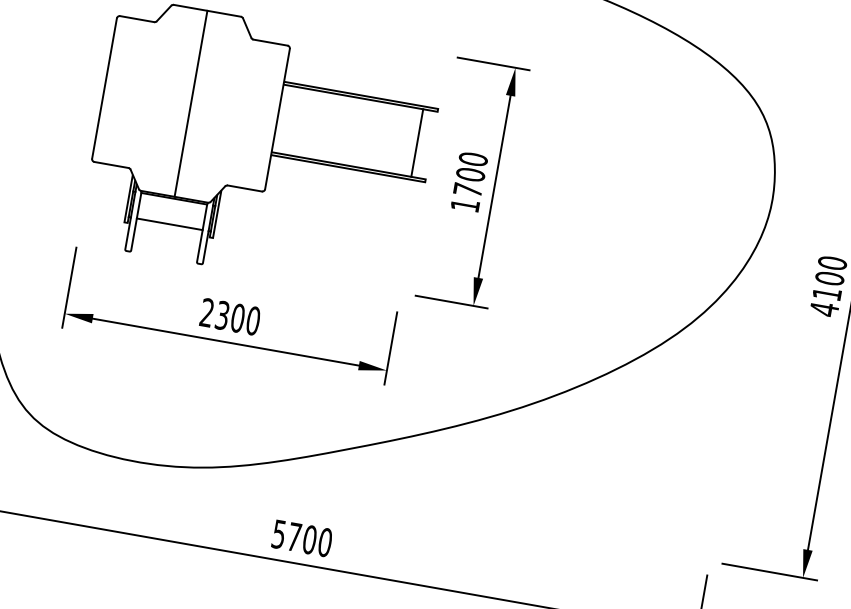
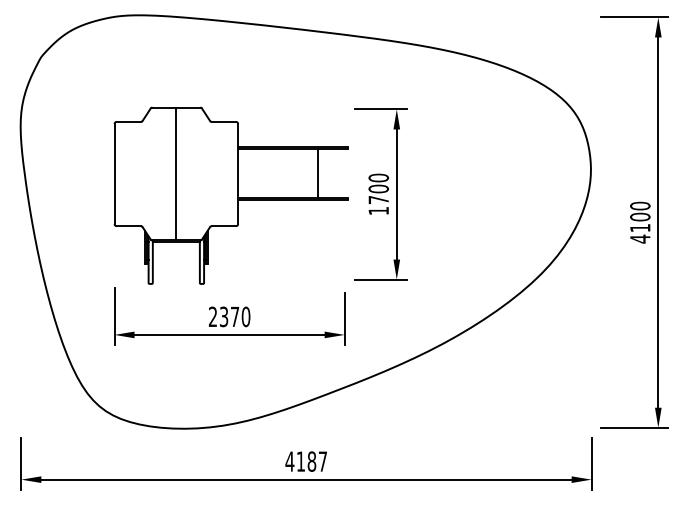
line: (416, 142) -> (317, 173), moved
line: (168, 224) -> (175, 260), removed
text: (237, 317) -> (234, 316), 2300 -> 2370
text: (302, 538) -> (306, 461), 5700 -> 4187

